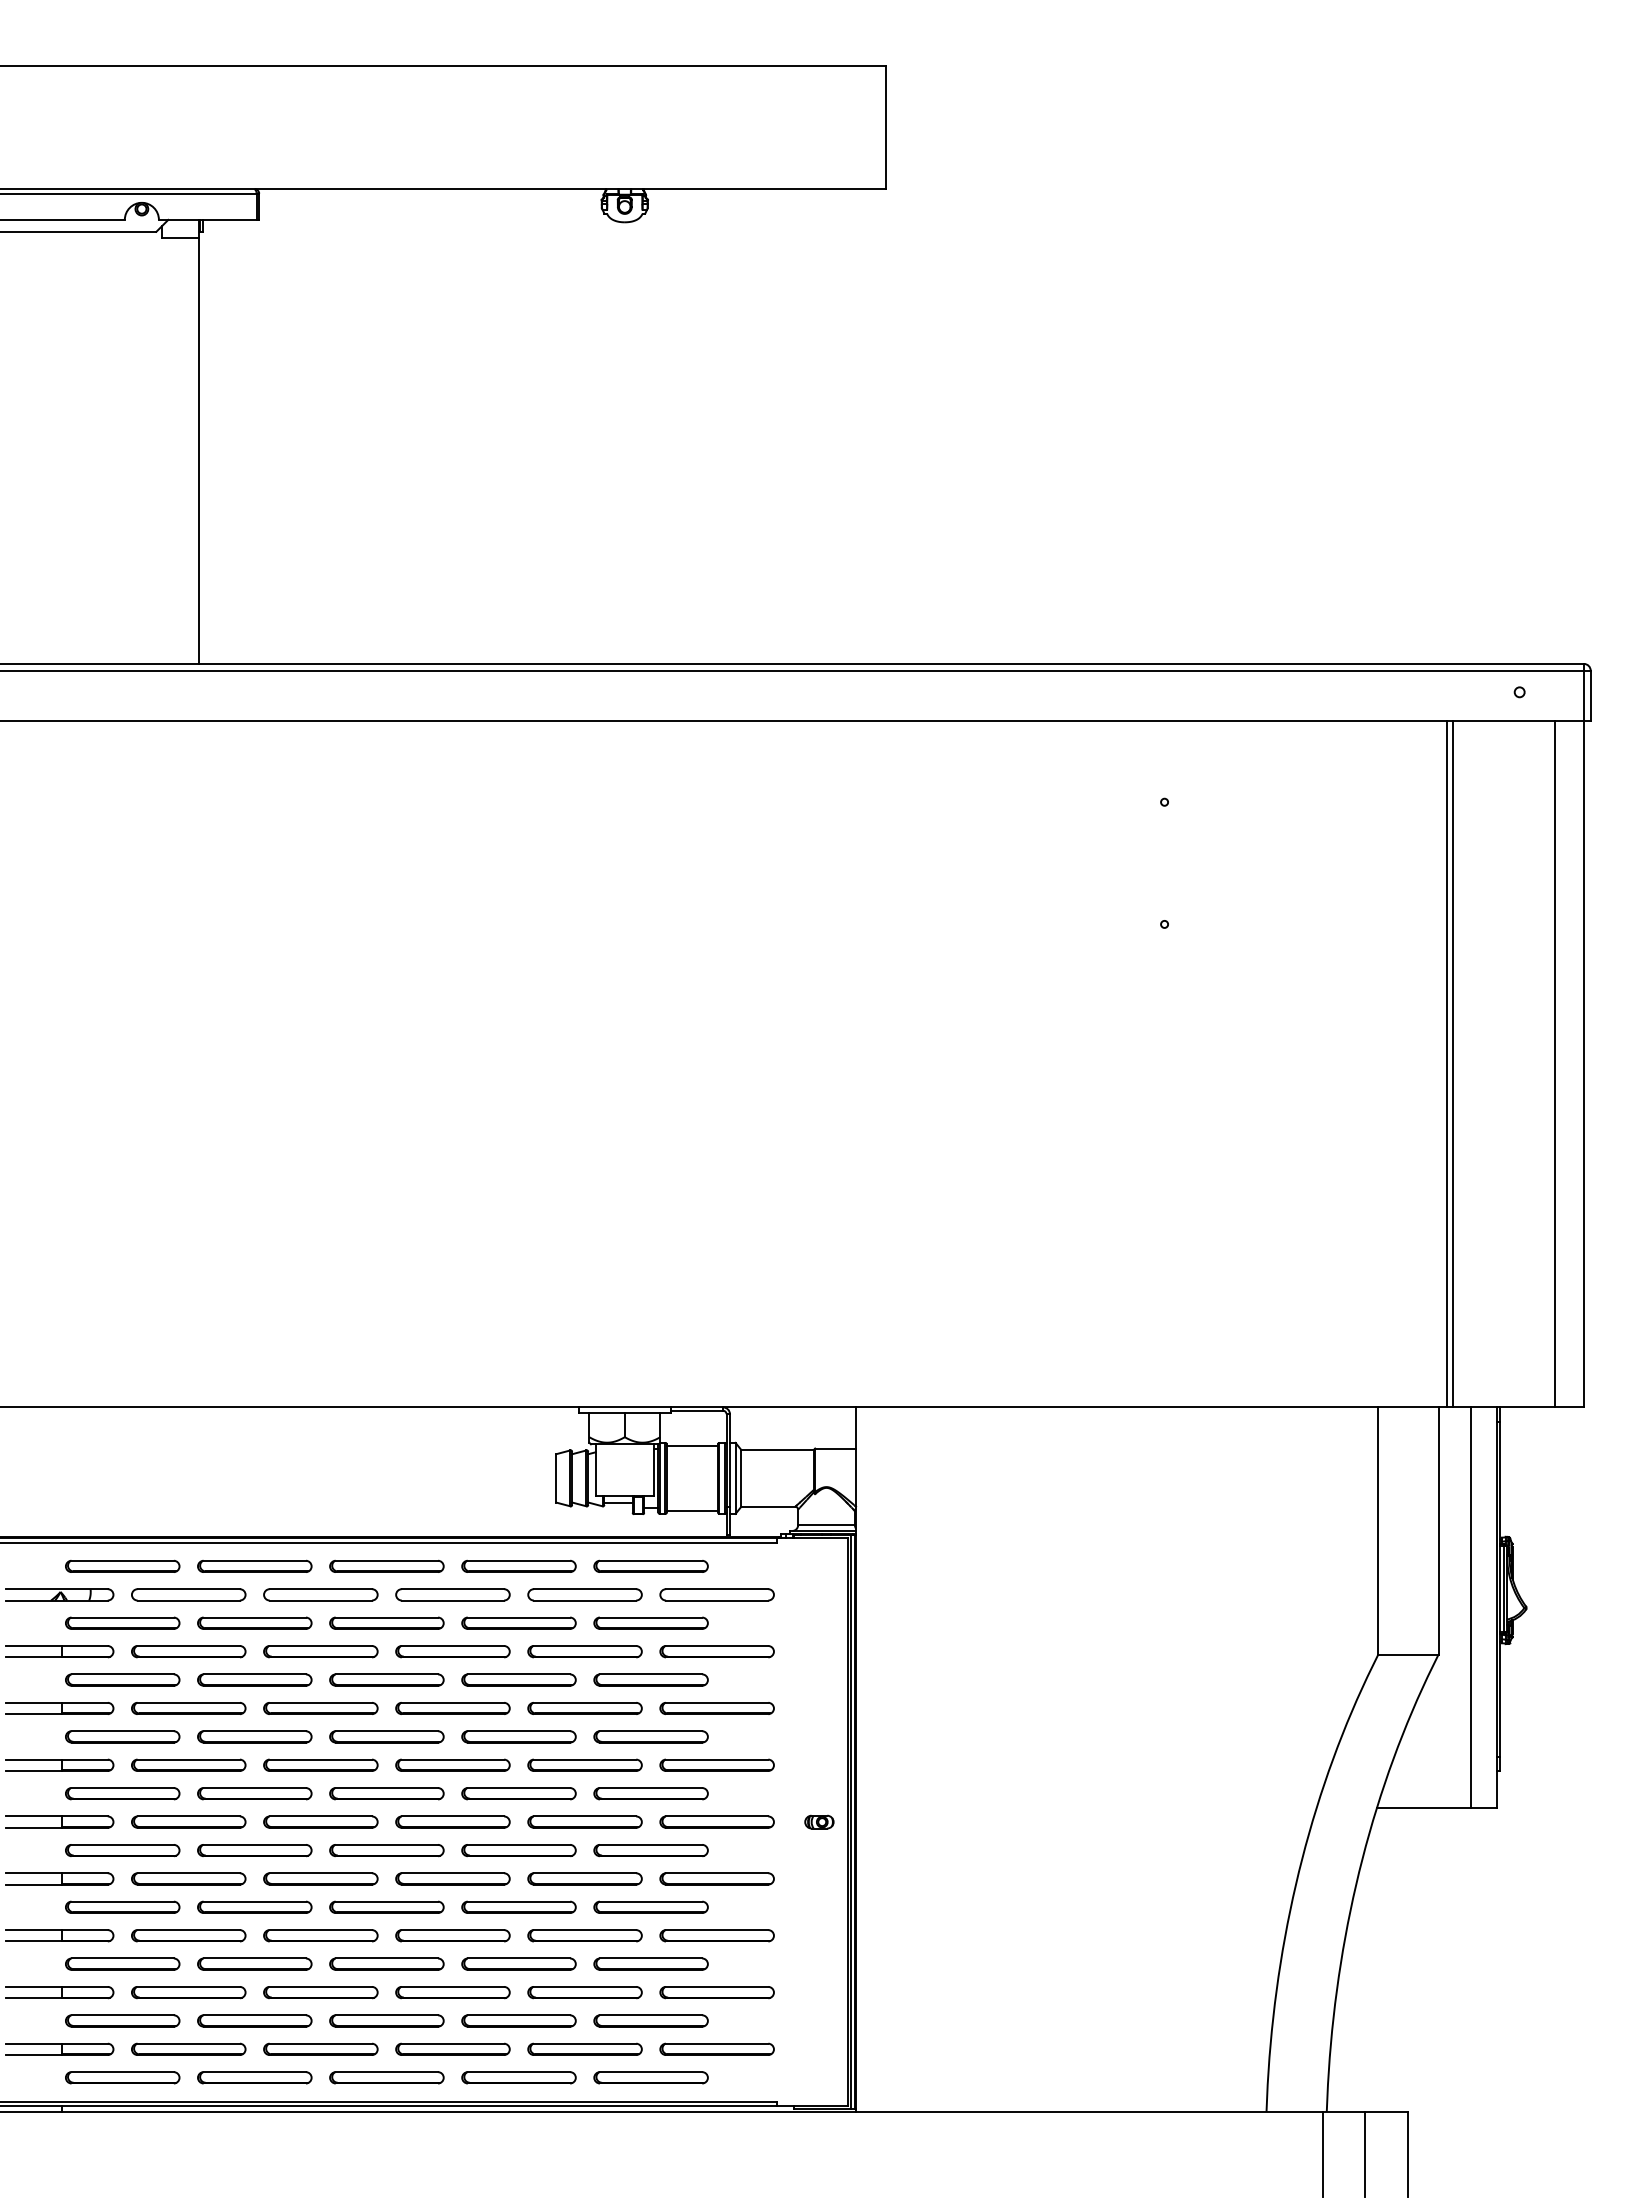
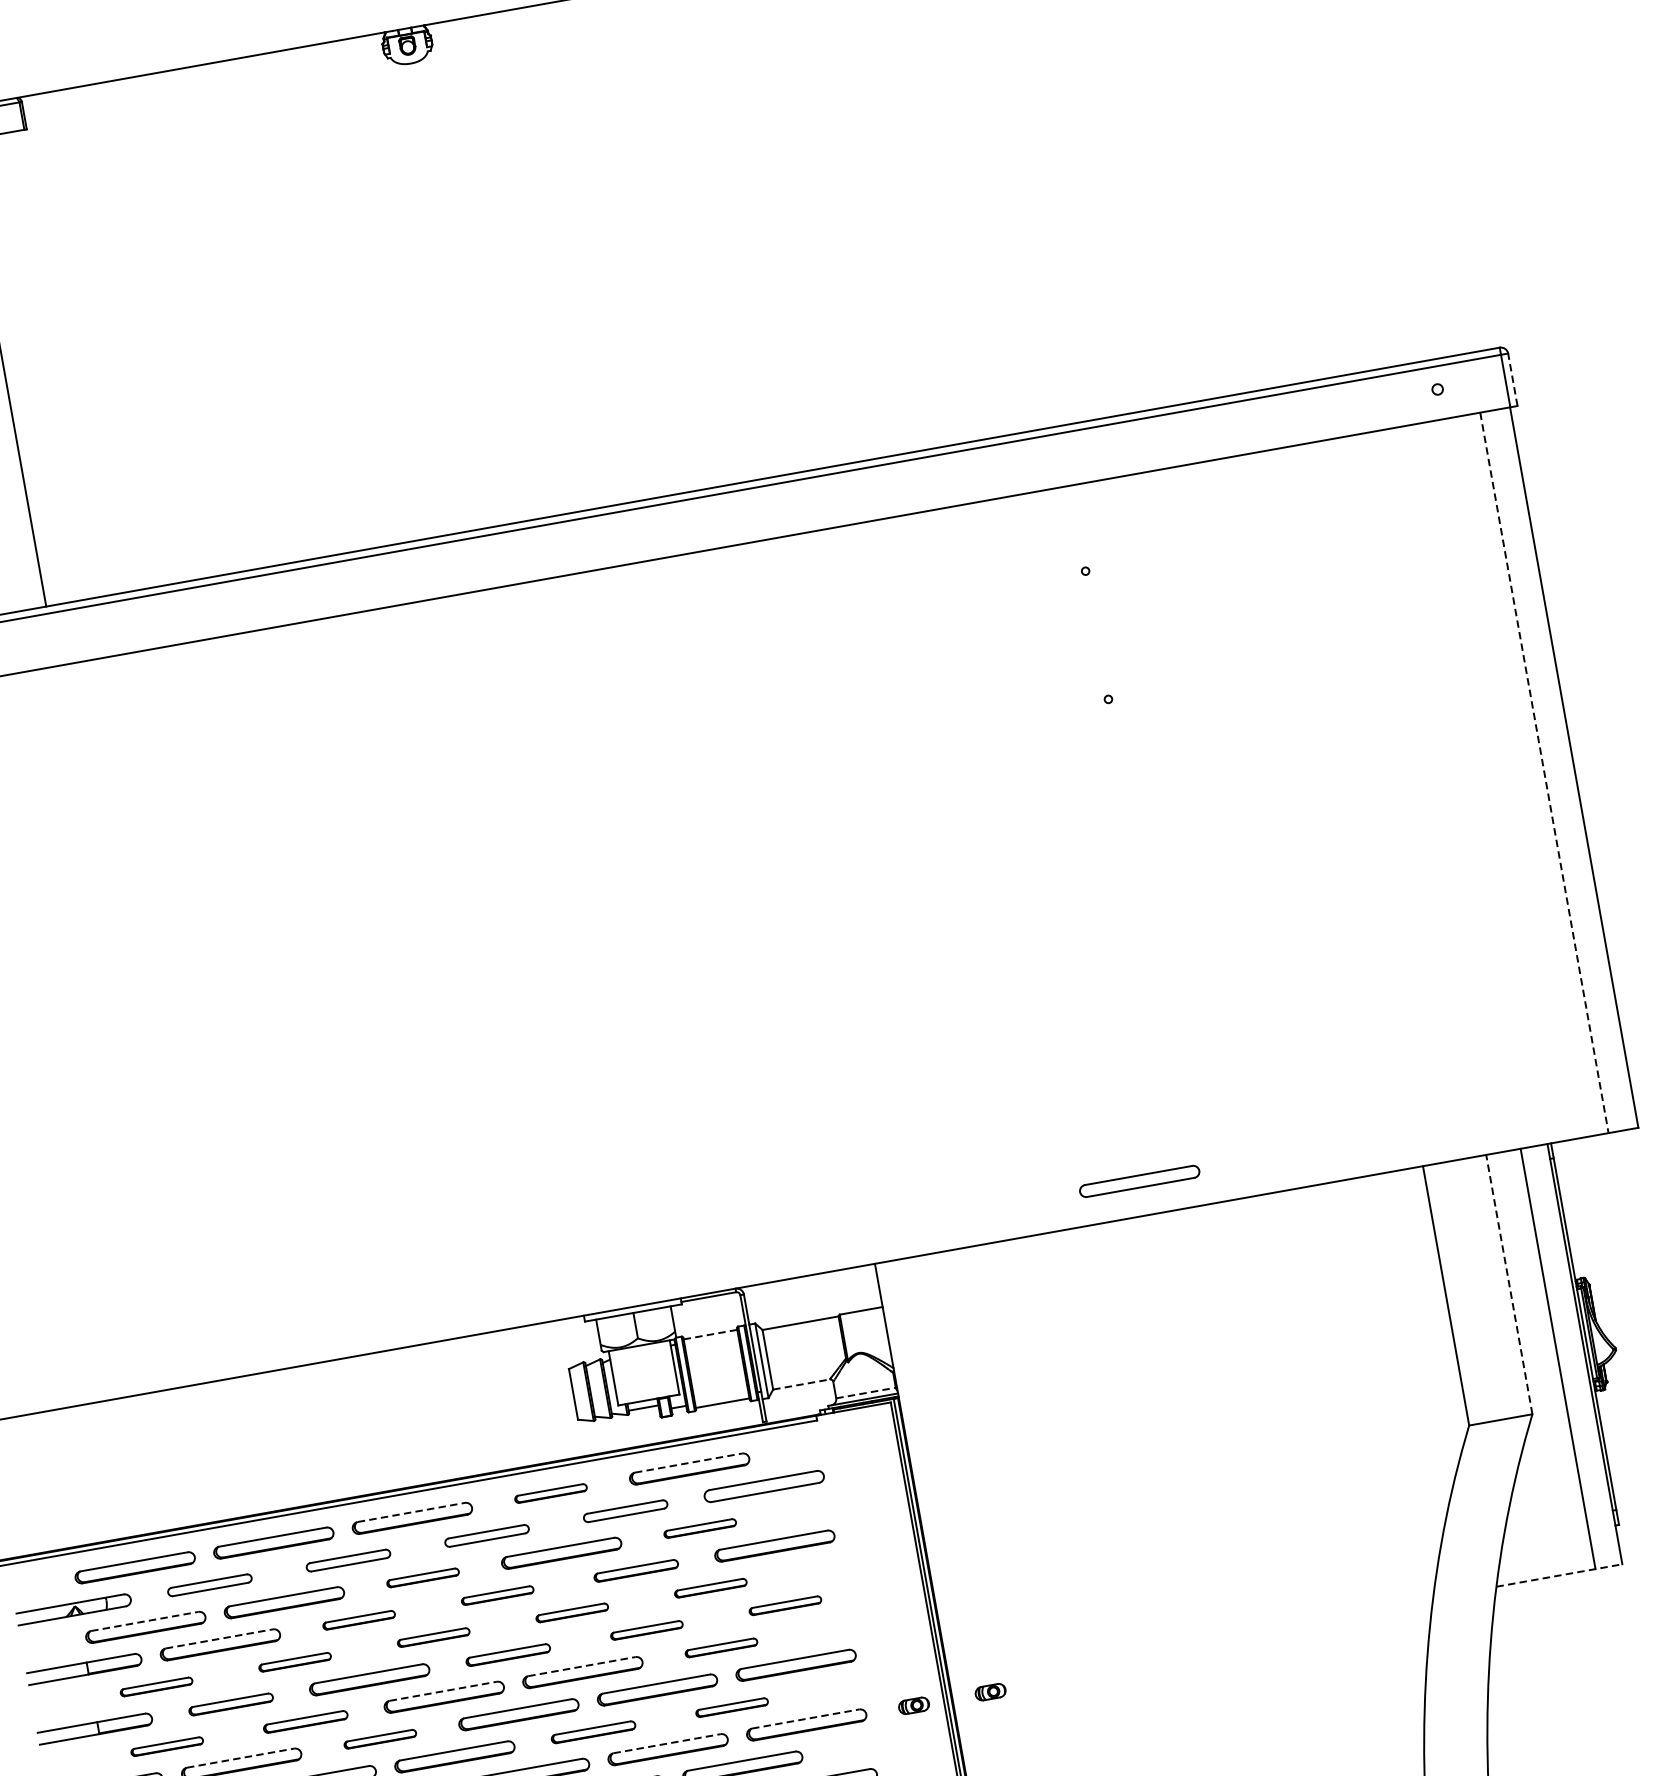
line: (1590, 695) -> (1512, 379), solid -> dashed
line: (1447, 1063) -> (1431, 792), removed
line: (1452, 1063) -> (1436, 791), removed
line: (1555, 1064) -> (1544, 773), solid -> dashed
part: (1113, 1374) -> (1138, 1181), added
line: (692, 1445) -> (710, 1334), solid -> dashed
line: (768, 1506) -> (801, 1384), solid -> dashed
line: (827, 1525) -> (867, 1393), solid -> dashed
line: (1438, 1530) -> (1509, 1284), solid -> dashed
line: (387, 1560) -> (411, 1512), solid -> dashed
line: (651, 1560) -> (688, 1462), solid -> dashed
part: (518, 1565) -> (550, 1492), size x0.6
part: (188, 1594) -> (209, 1584), size x0.7
part: (320, 1594) -> (348, 1560), size x0.7
part: (452, 1594) -> (486, 1535), size x0.7
part: (584, 1594) -> (625, 1510), size x0.7
line: (123, 1617) -> (145, 1621), solid -> dashed
part: (386, 1622) -> (422, 1577), size x0.6
part: (650, 1622) -> (699, 1527), size x0.6
line: (189, 1646) -> (220, 1639), solid -> dashed
part: (320, 1651) -> (358, 1620), size x0.6
part: (452, 1651) -> (497, 1595), size x0.6
part: (584, 1651) -> (635, 1570), size x0.7
part: (122, 1679) -> (156, 1686), size x0.6
part: (254, 1679) -> (294, 1661), size x0.6
part: (386, 1679) -> (433, 1637), size x0.6
part: (518, 1679) -> (571, 1612), size x0.6
part: (650, 1679) -> (710, 1587), size x0.6
part: (188, 1708) -> (230, 1704), size x0.7
part: (452, 1708) -> (507, 1655), size x0.7
part: (584, 1708) -> (646, 1630), size x0.6
part: (716, 1708) -> (784, 1605), size x0.6
line: (387, 1731) -> (443, 1691), solid -> dashed
line: (519, 1731) -> (582, 1666), solid -> dashed
part: (122, 1736) -> (166, 1746), size x0.6
part: (254, 1736) -> (305, 1721), size x0.7
part: (650, 1736) -> (720, 1647), size x0.6
line: (189, 1759) -> (241, 1757), solid -> dashed
part: (320, 1764) -> (379, 1738), size x0.6
part: (518, 1793) -> (592, 1732), size x0.7
part: (650, 1793) -> (731, 1707), size x0.6
line: (1436, 1807) -> (1558, 1575), solid -> dashed
line: (585, 1816) -> (667, 1743), solid -> dashed
line: (717, 1816) -> (806, 1719), solid -> dashed
part: (892, 1821) -> (990, 1691), added

